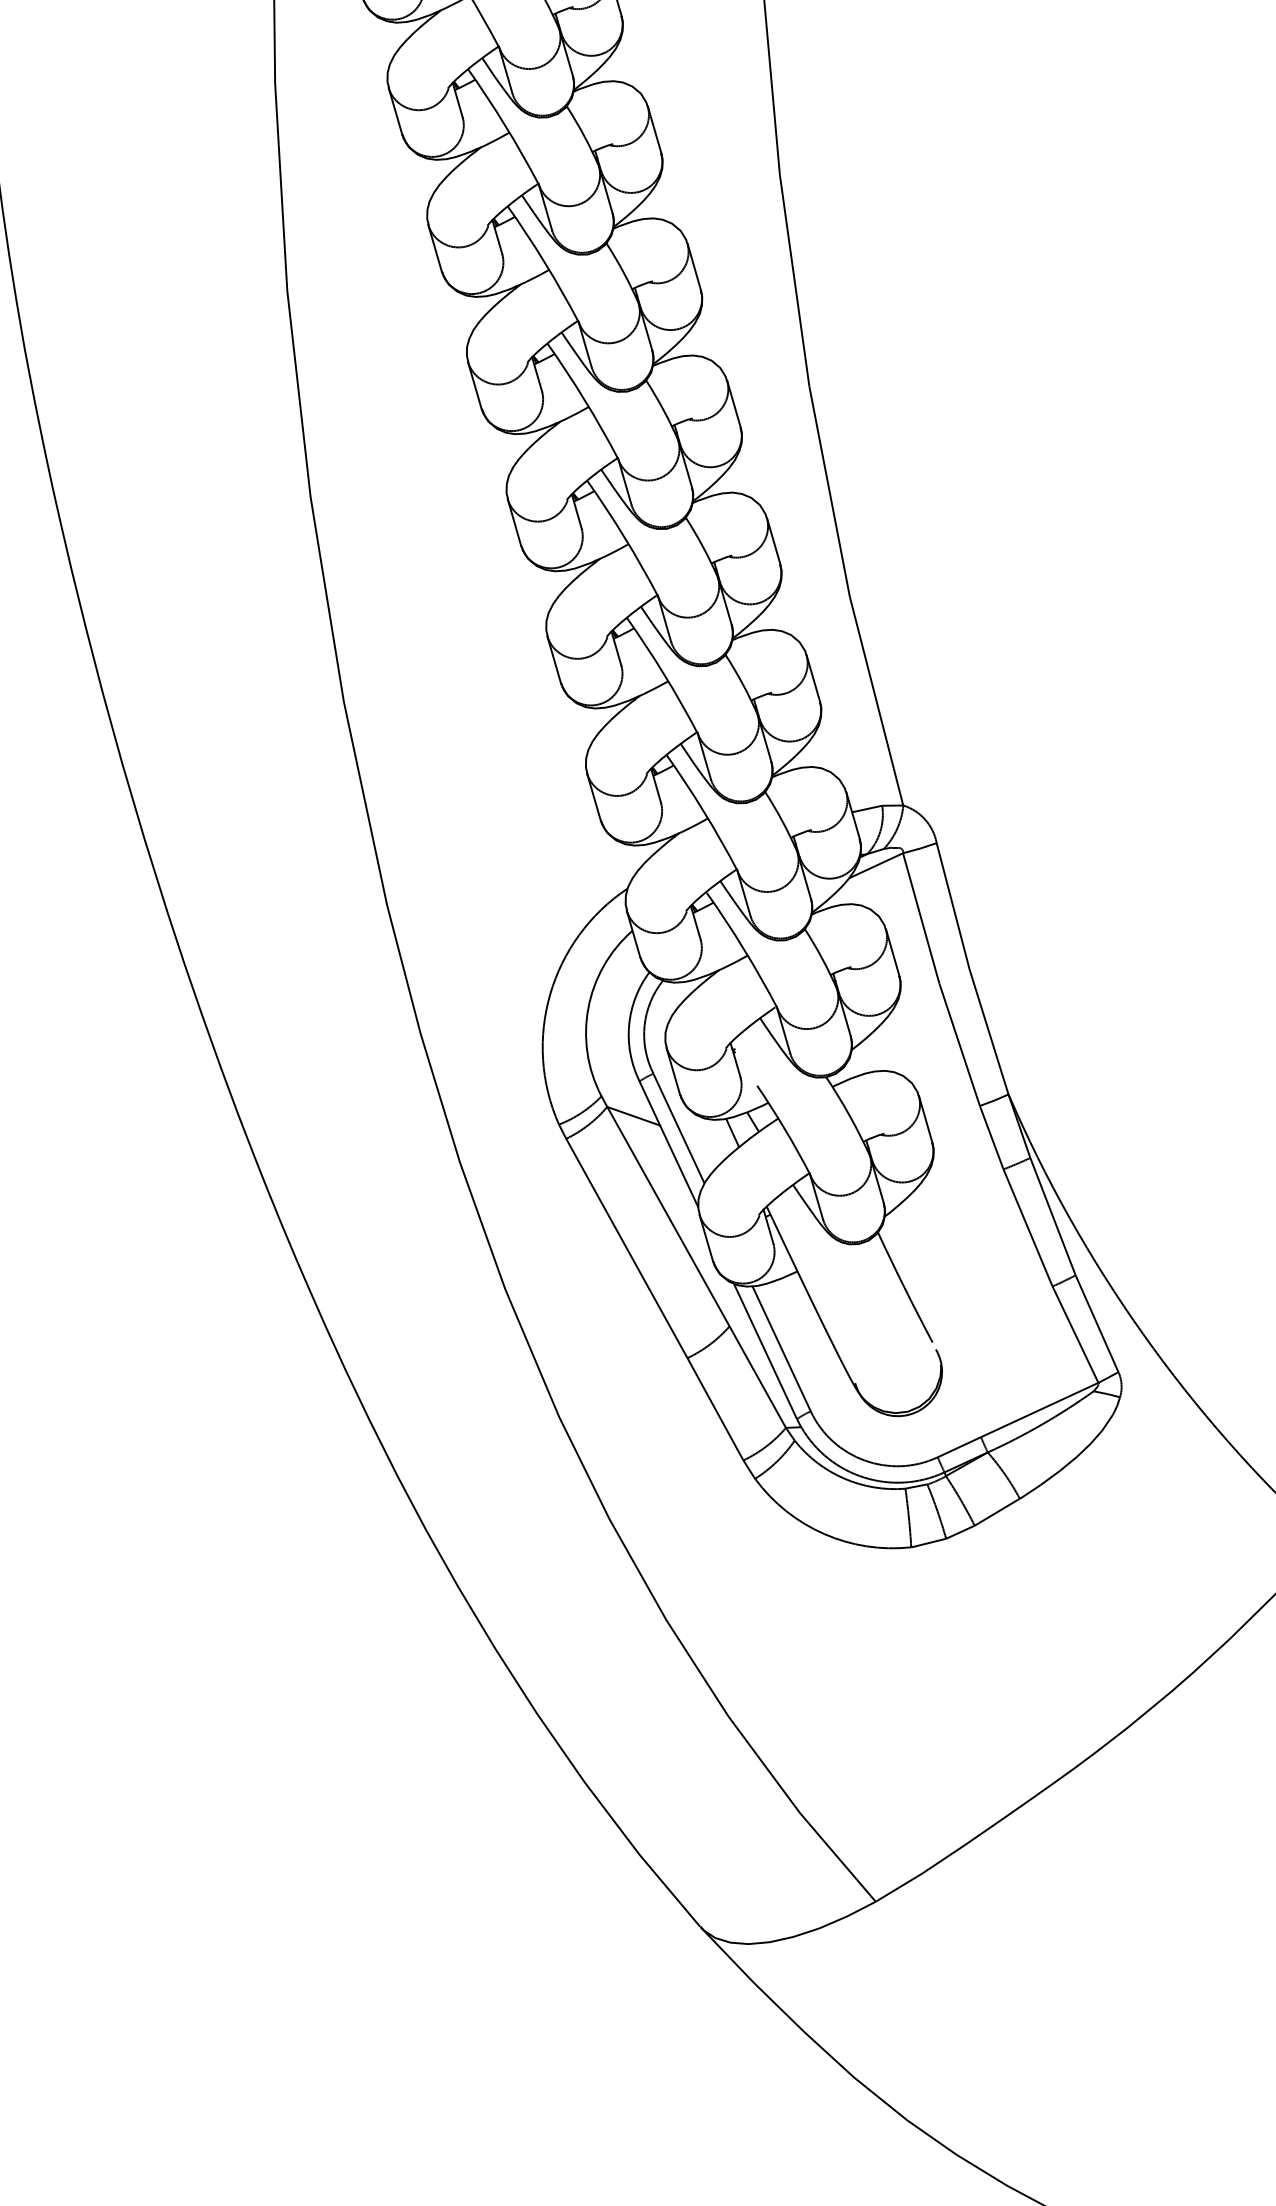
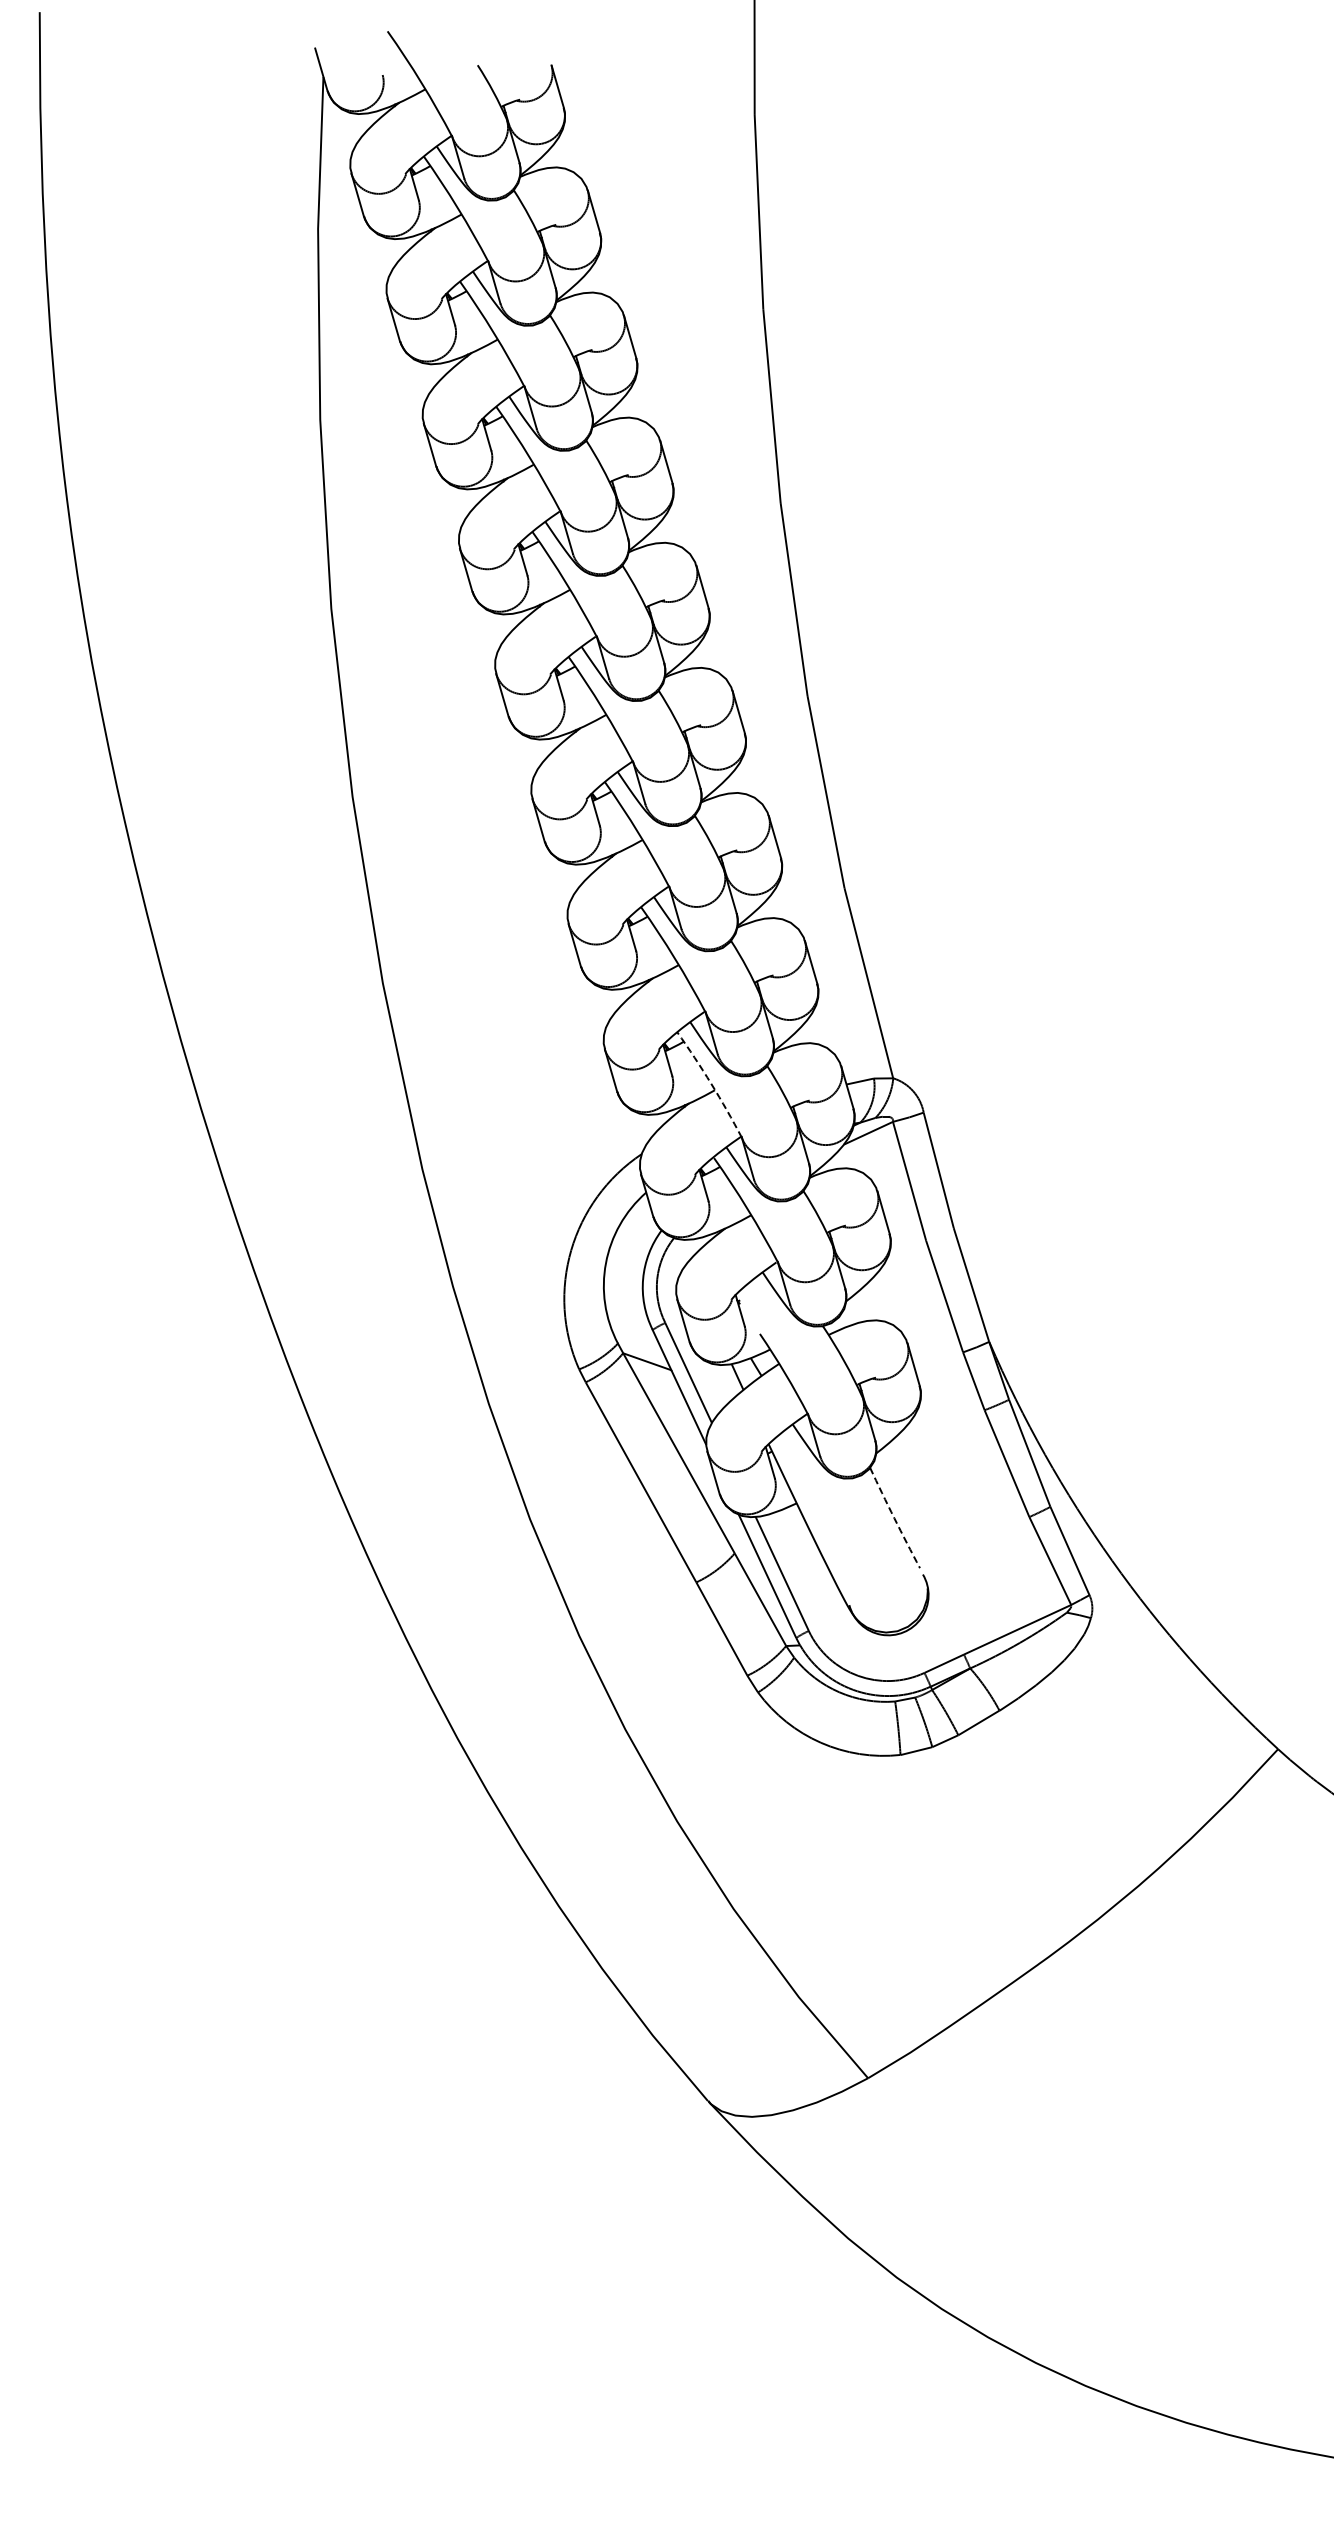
arc: (704, 811) -> (711, 1083), solid -> dashed
arc: (904, 1288) -> (894, 1518), solid -> dashed

